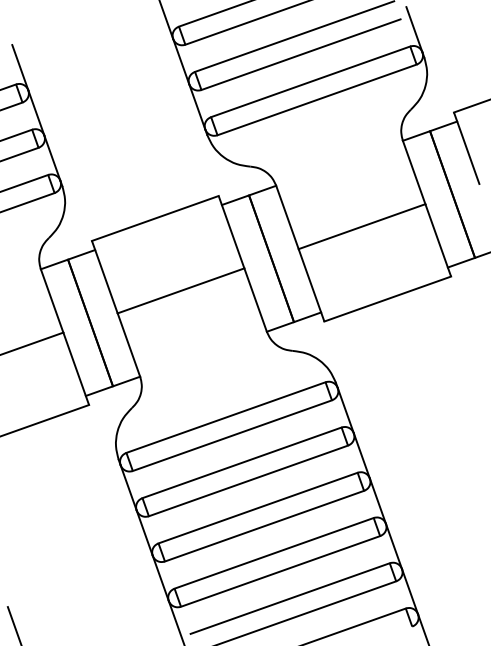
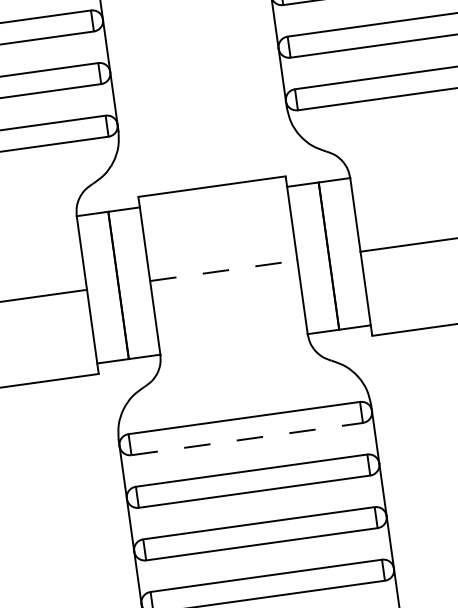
line: (181, 290) -> (224, 270), solid -> dashed
line: (232, 435) -> (247, 438), solid -> dashed

